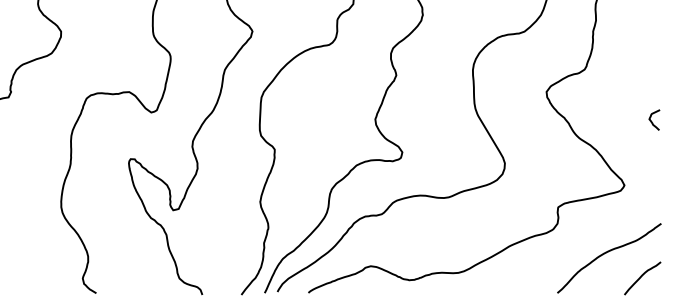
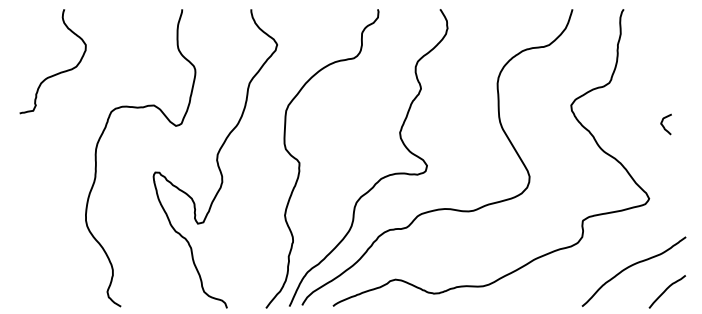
curve: (651, 121) -> (663, 125), moved

